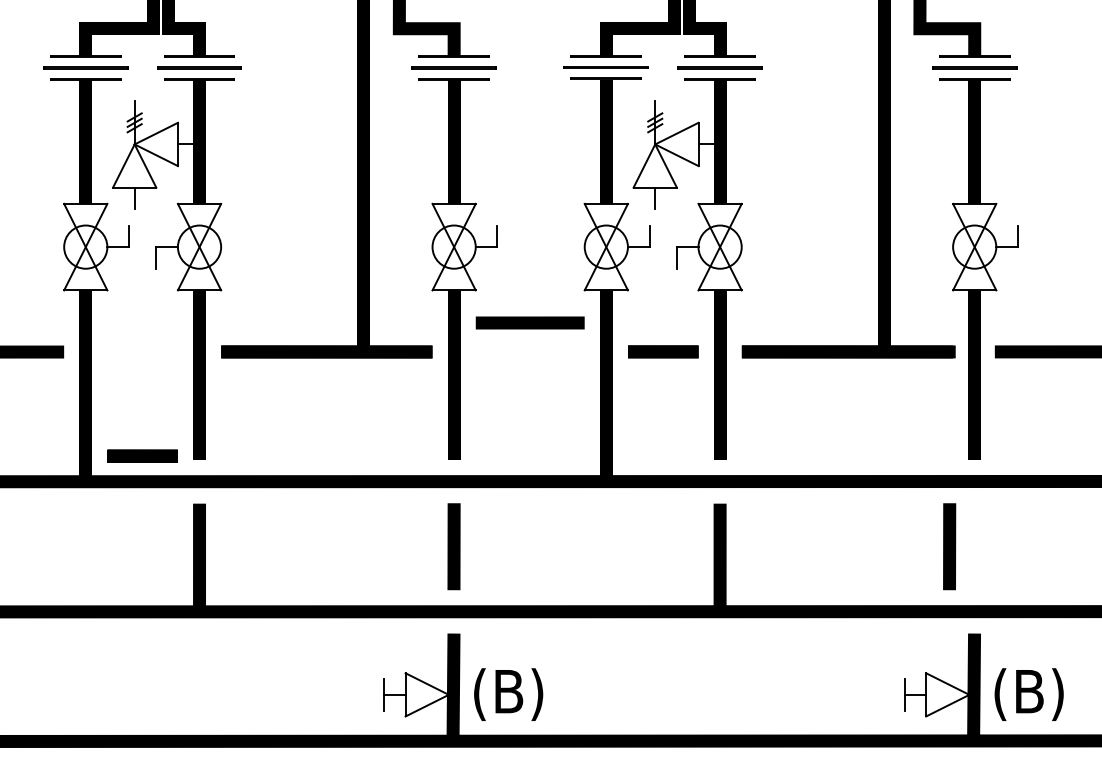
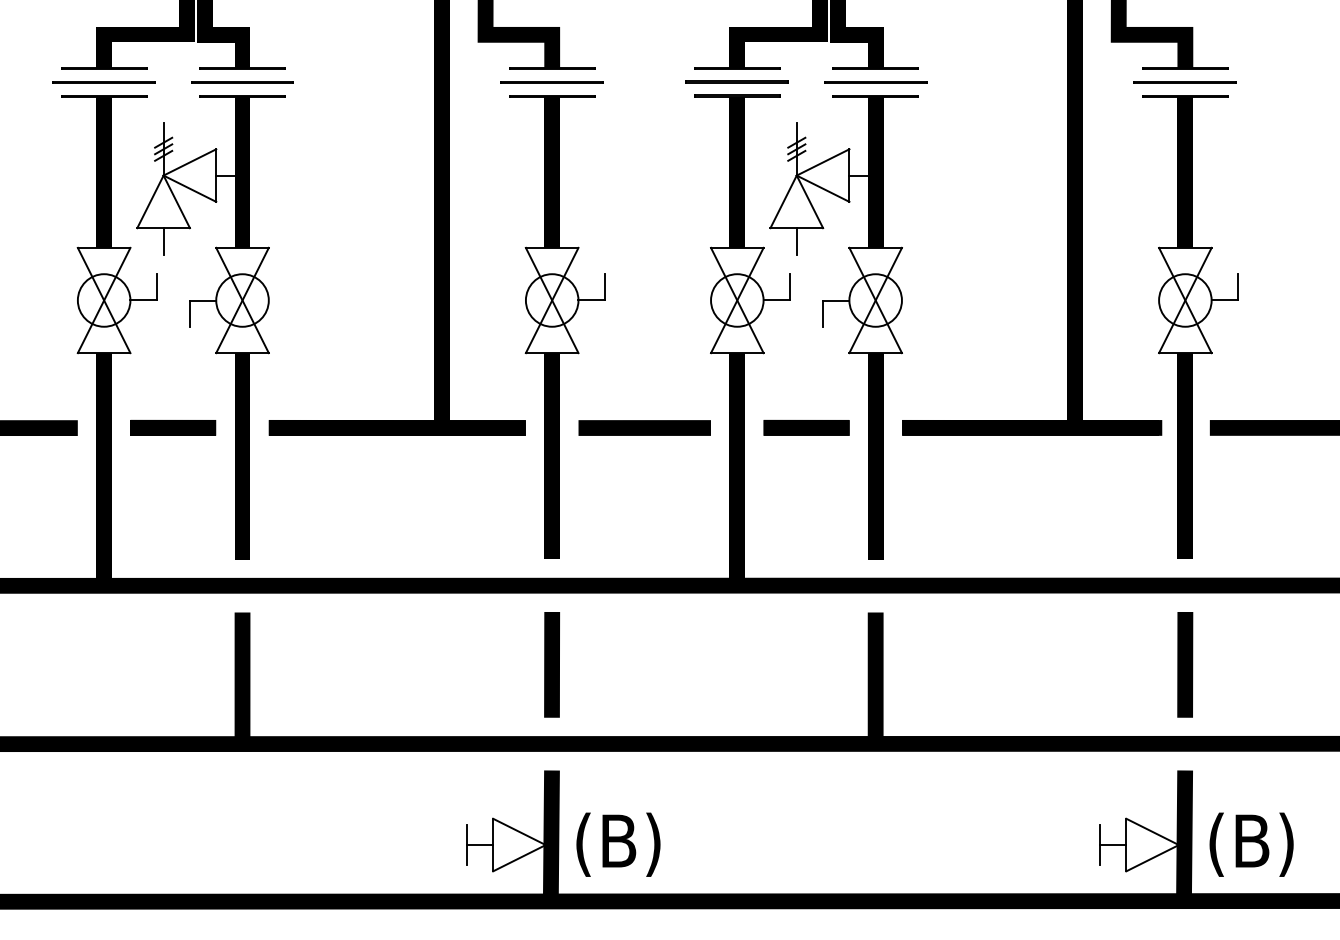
line: (529, 322) -> (643, 427), moved
part: (142, 455) -> (173, 427), moved
line: (949, 546) -> (1185, 664), moved

